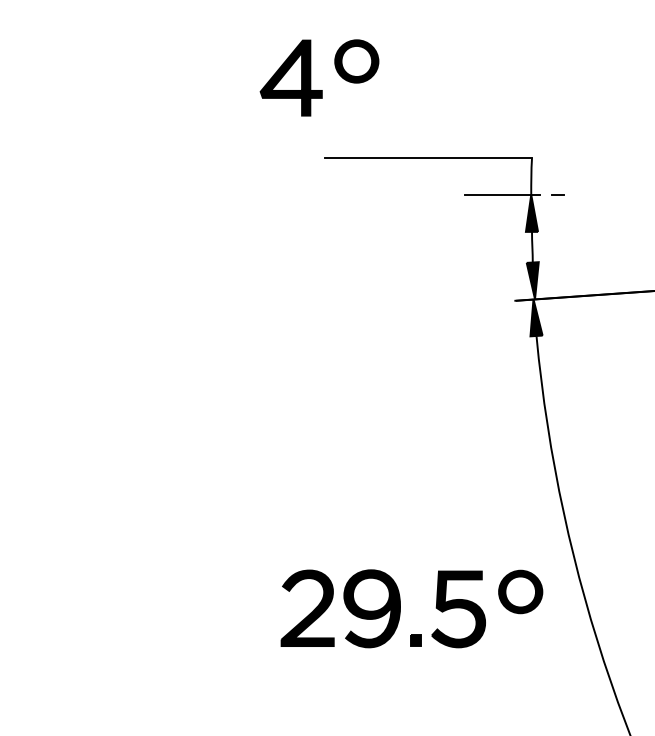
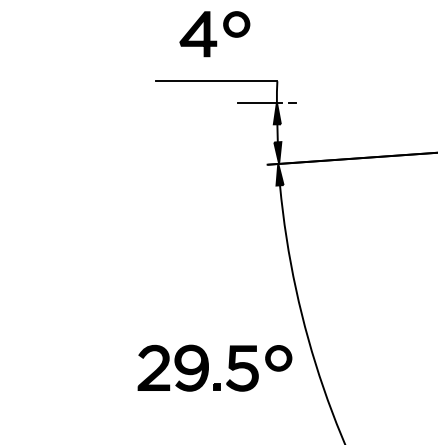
part: (318, 78) -> (214, 34), moved
part: (411, 607) -> (214, 367), moved

